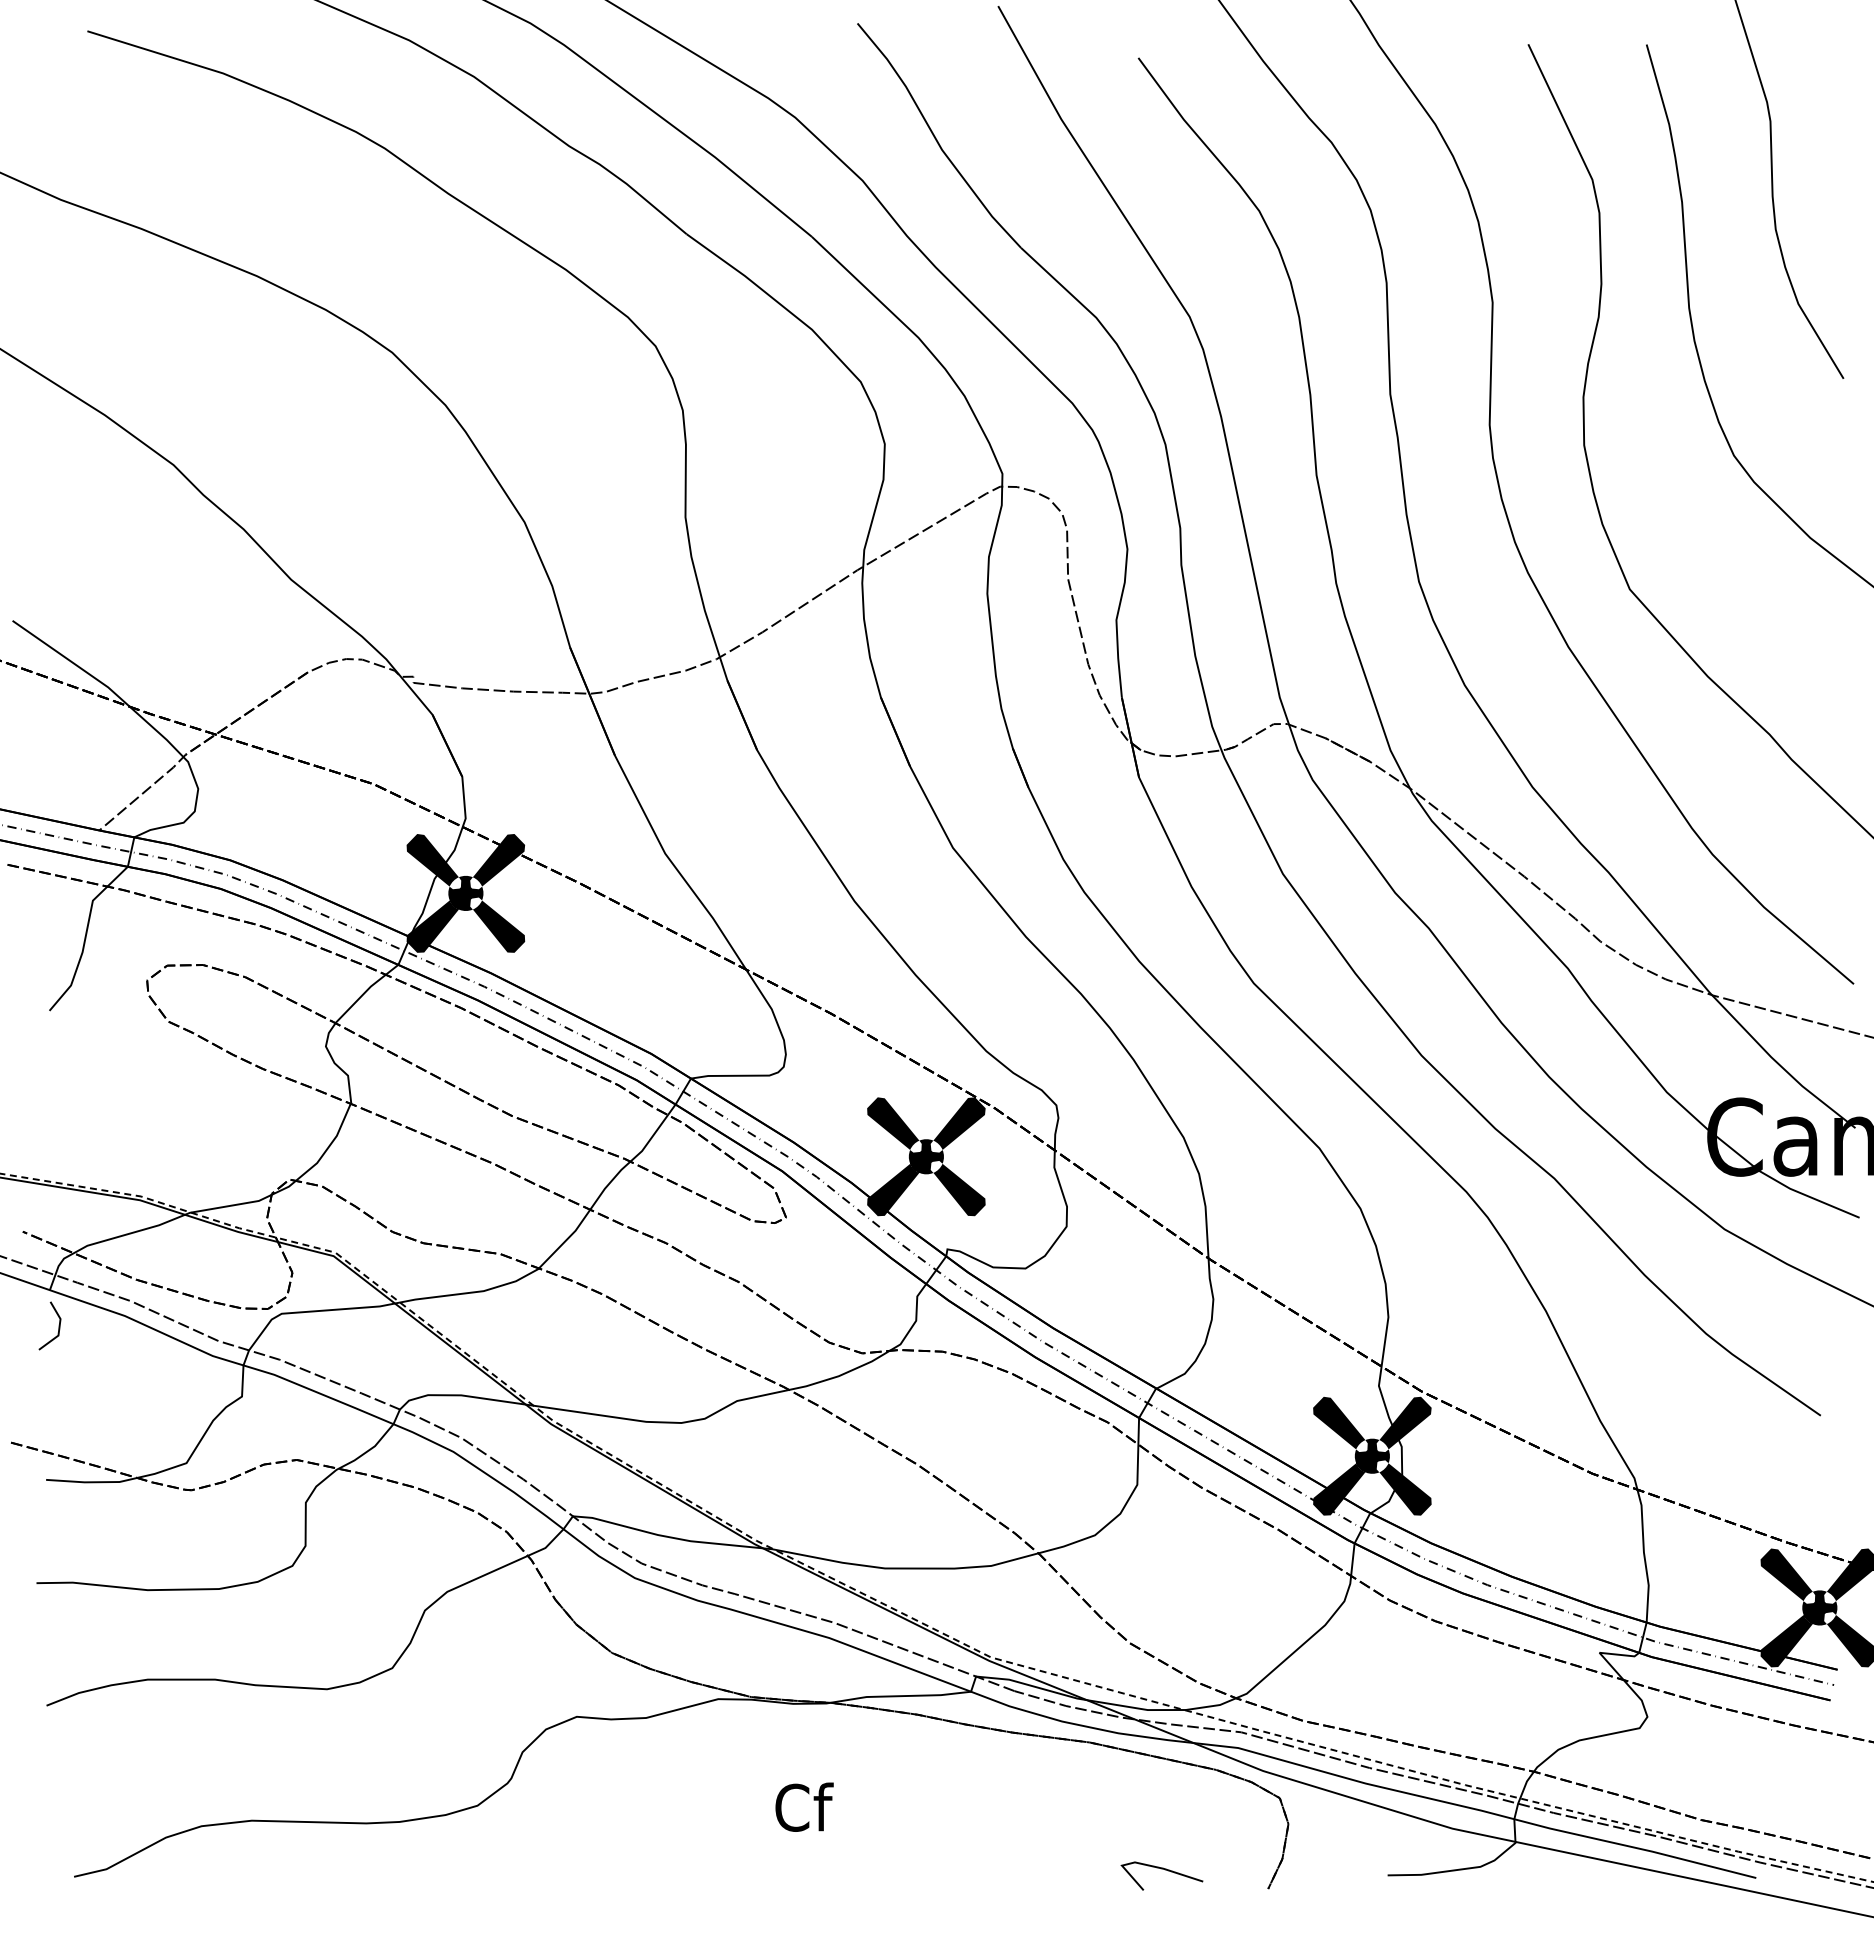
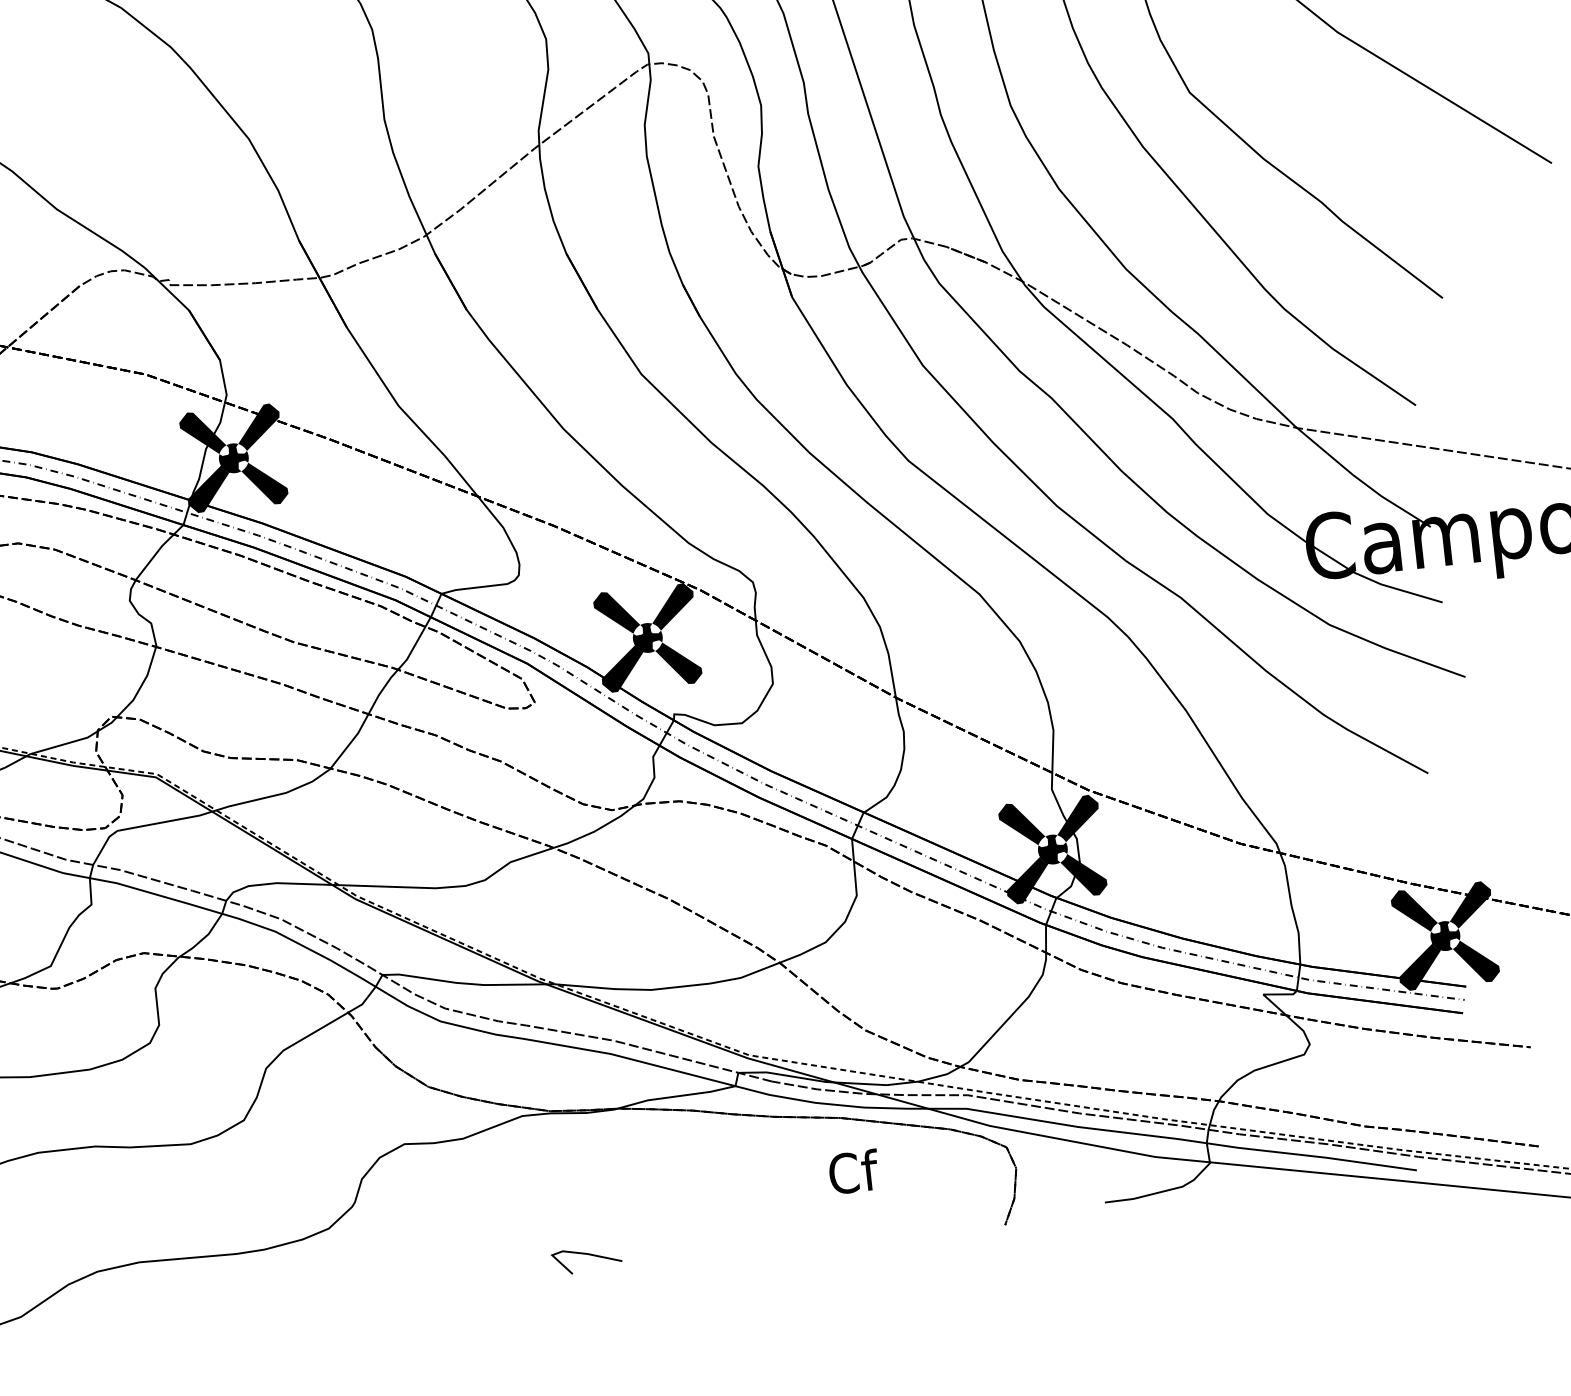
text: (804, 1806) -> (854, 1171), moved
line: (1161, 1869) -> (585, 1254), moved

